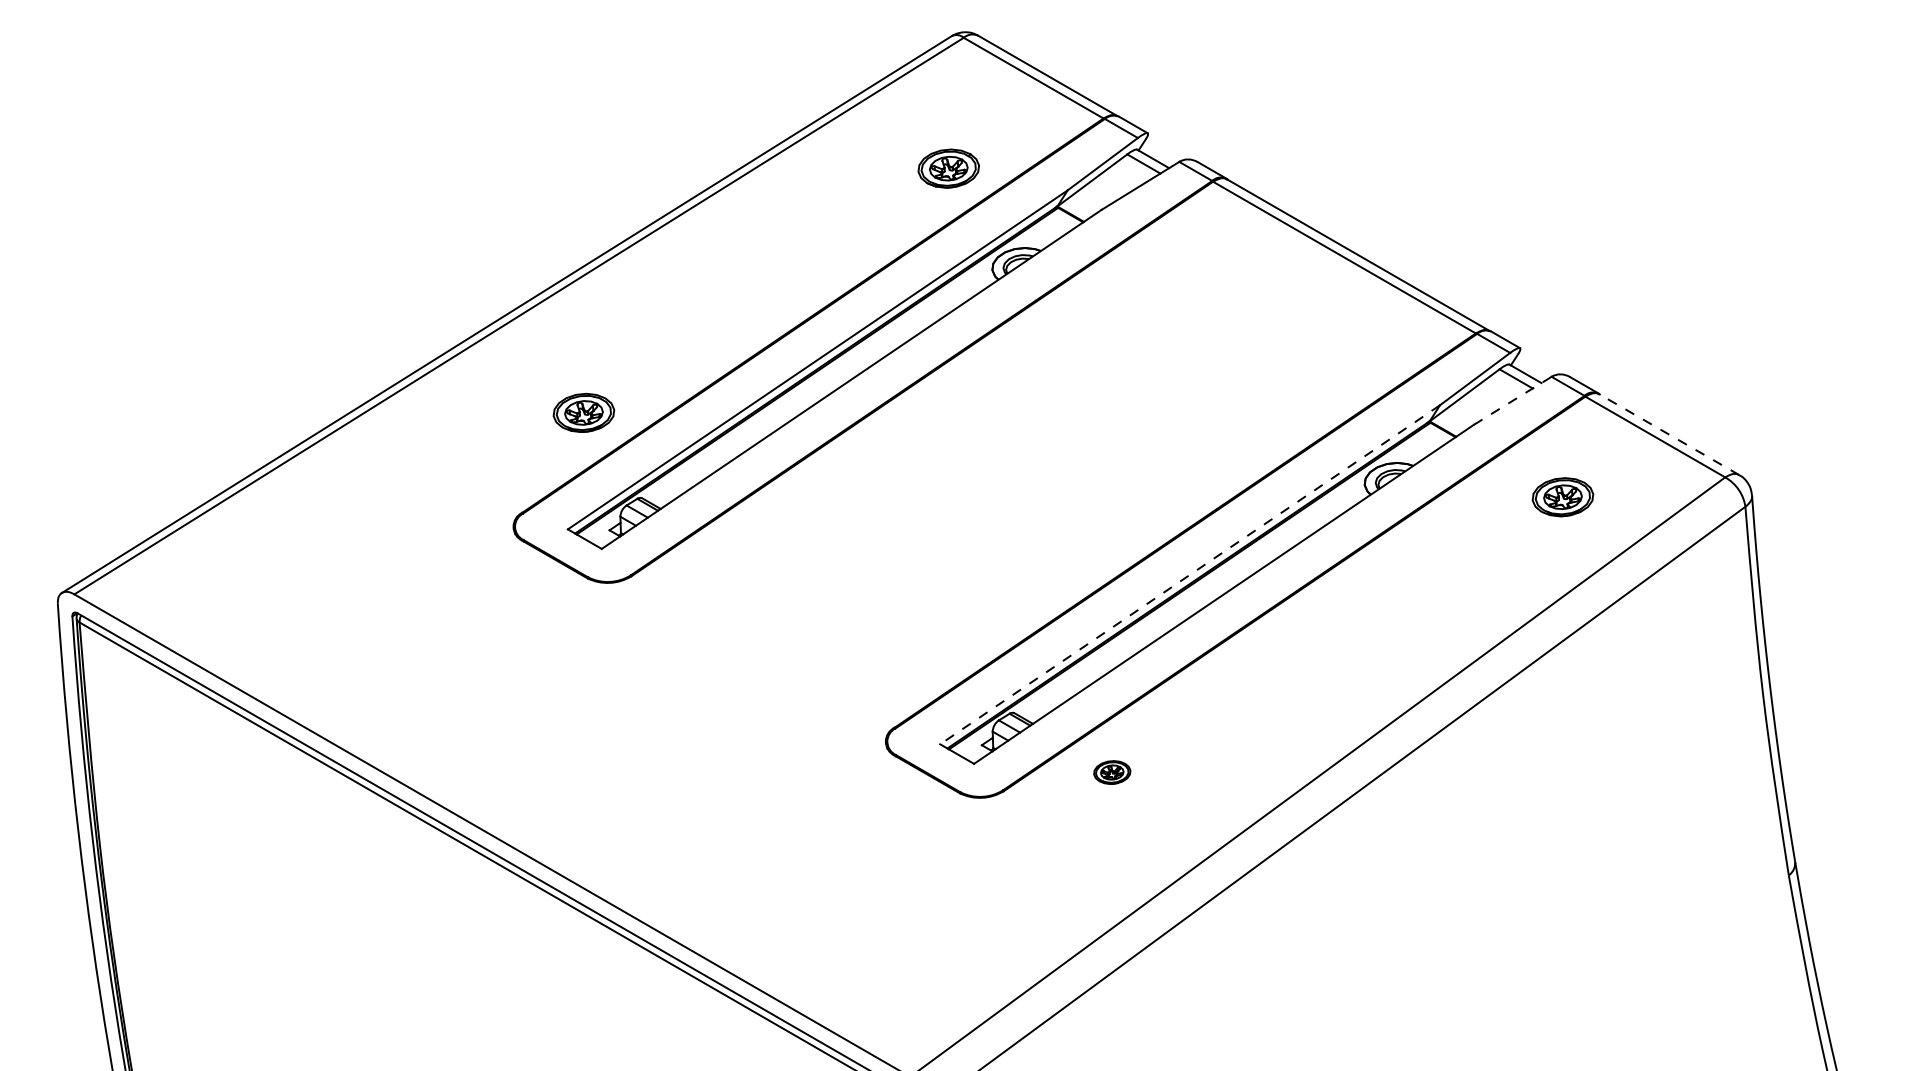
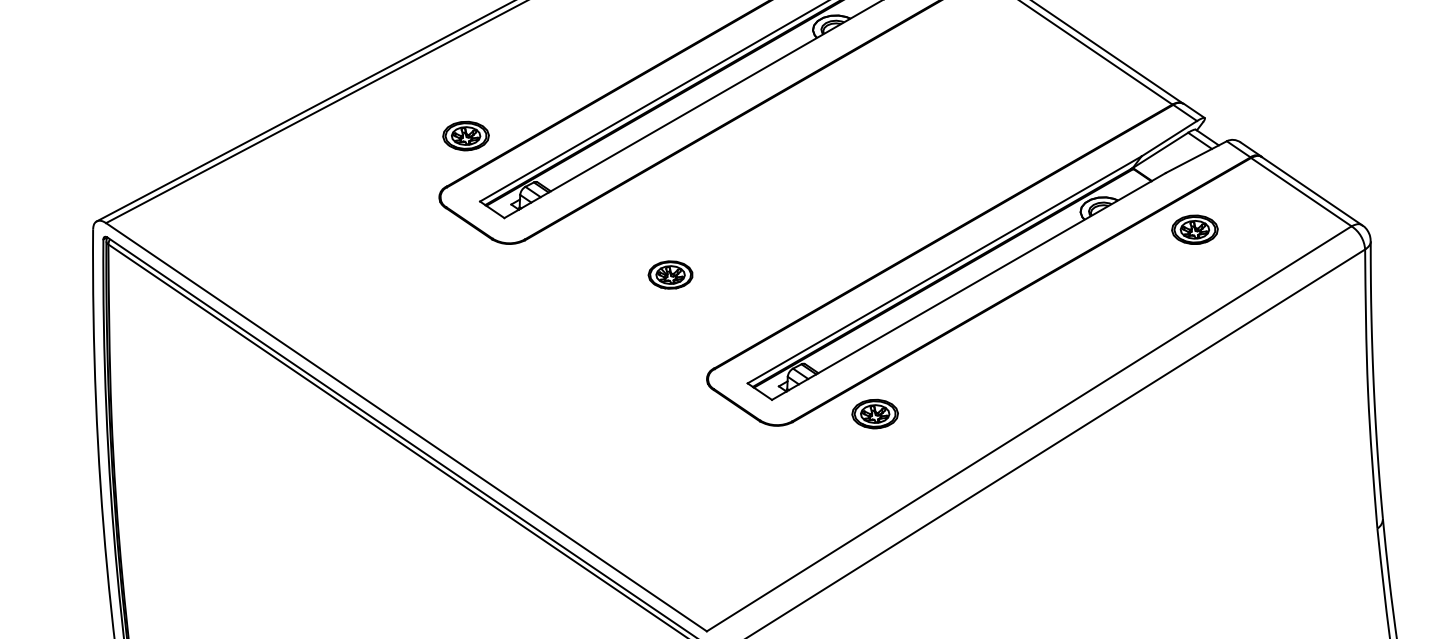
line: (1512, 400) -> (1196, 156), dashed -> solid
part: (583, 412) -> (465, 135), moved
line: (1669, 434) -> (1312, 191), dashed -> solid
part: (1562, 497) -> (1194, 229), moved
line: (1190, 574) -> (944, 269), dashed -> solid
part: (827, 608) -> (670, 275), added
part: (1112, 772) -> (875, 414), size x1.67

